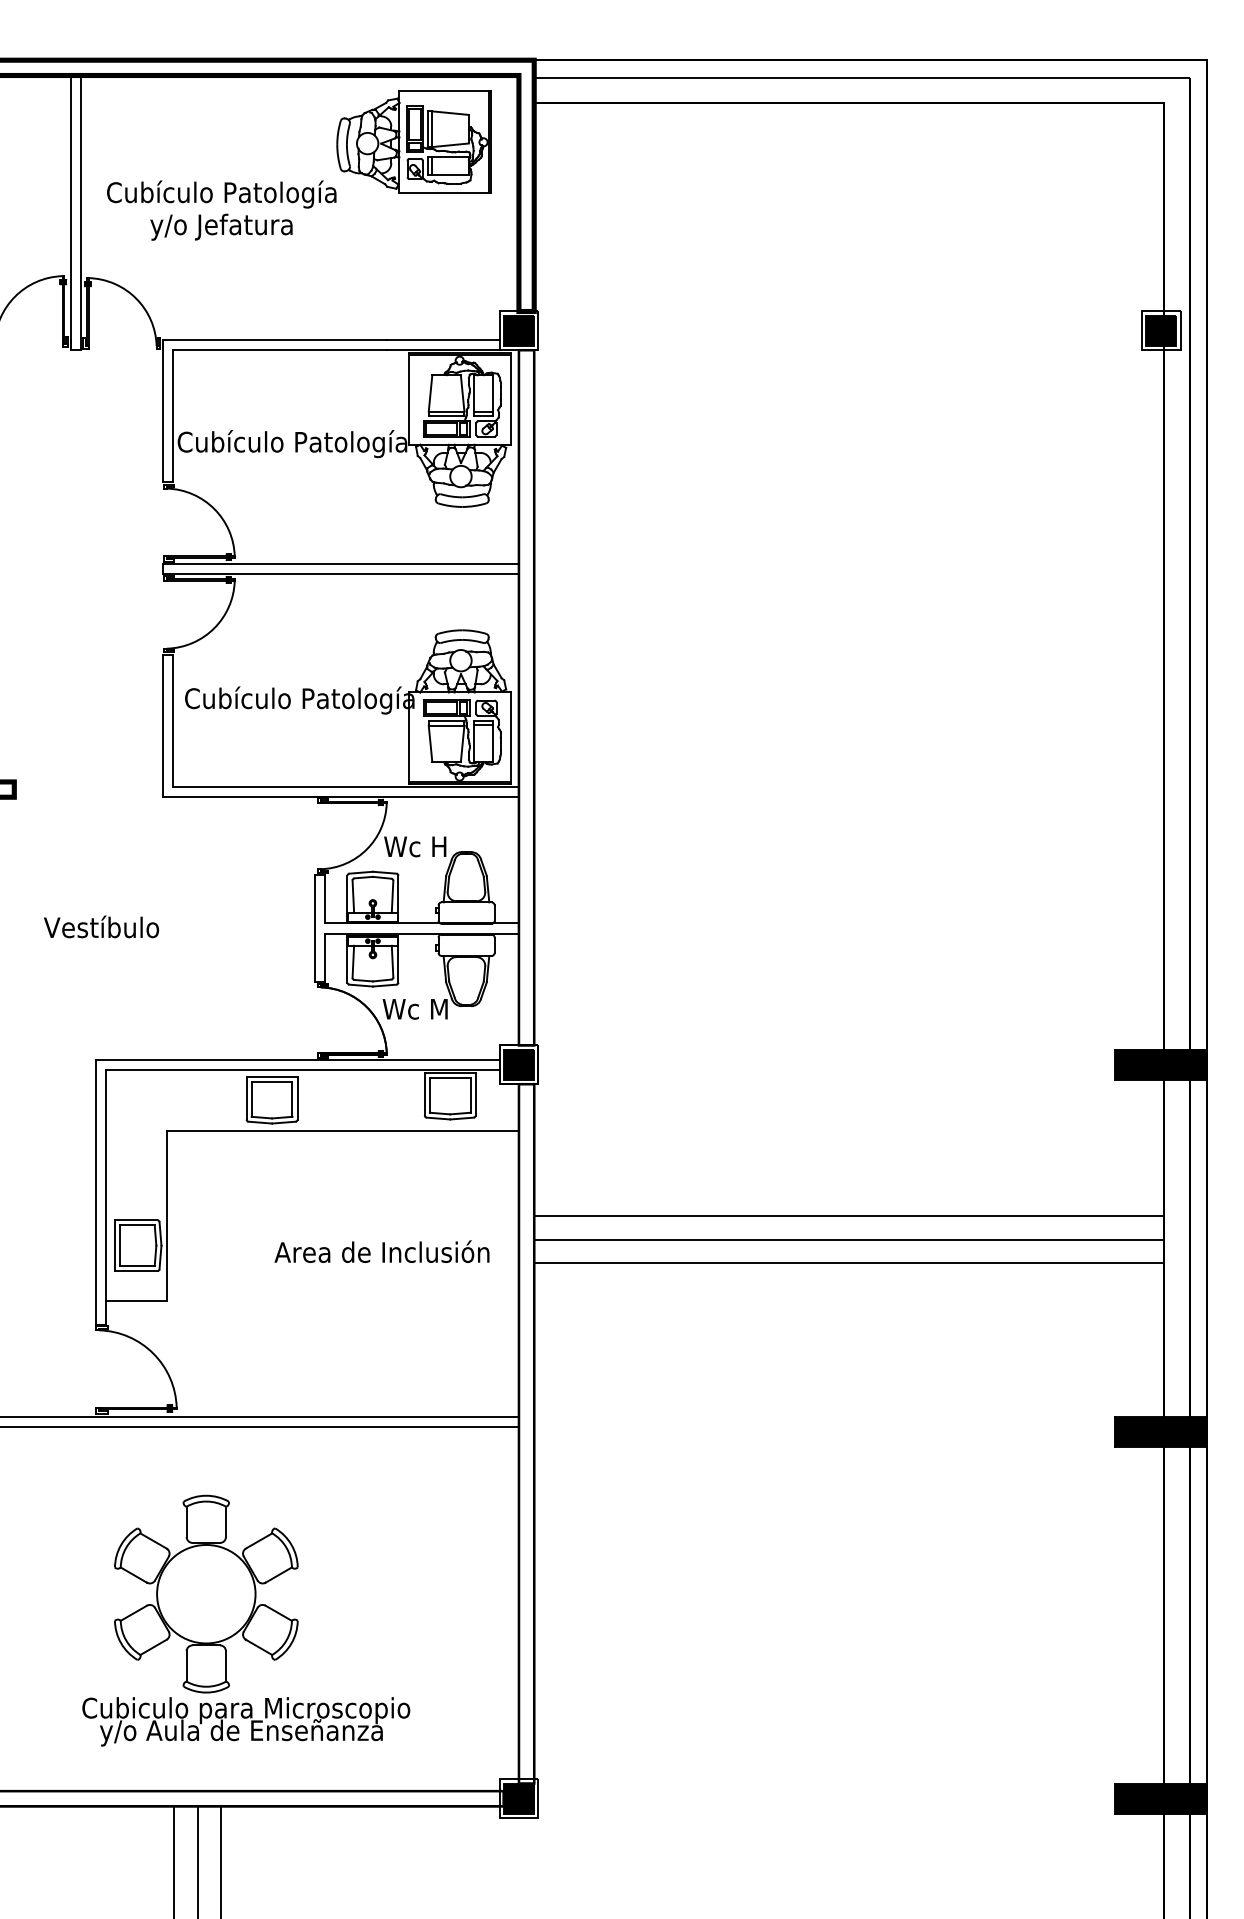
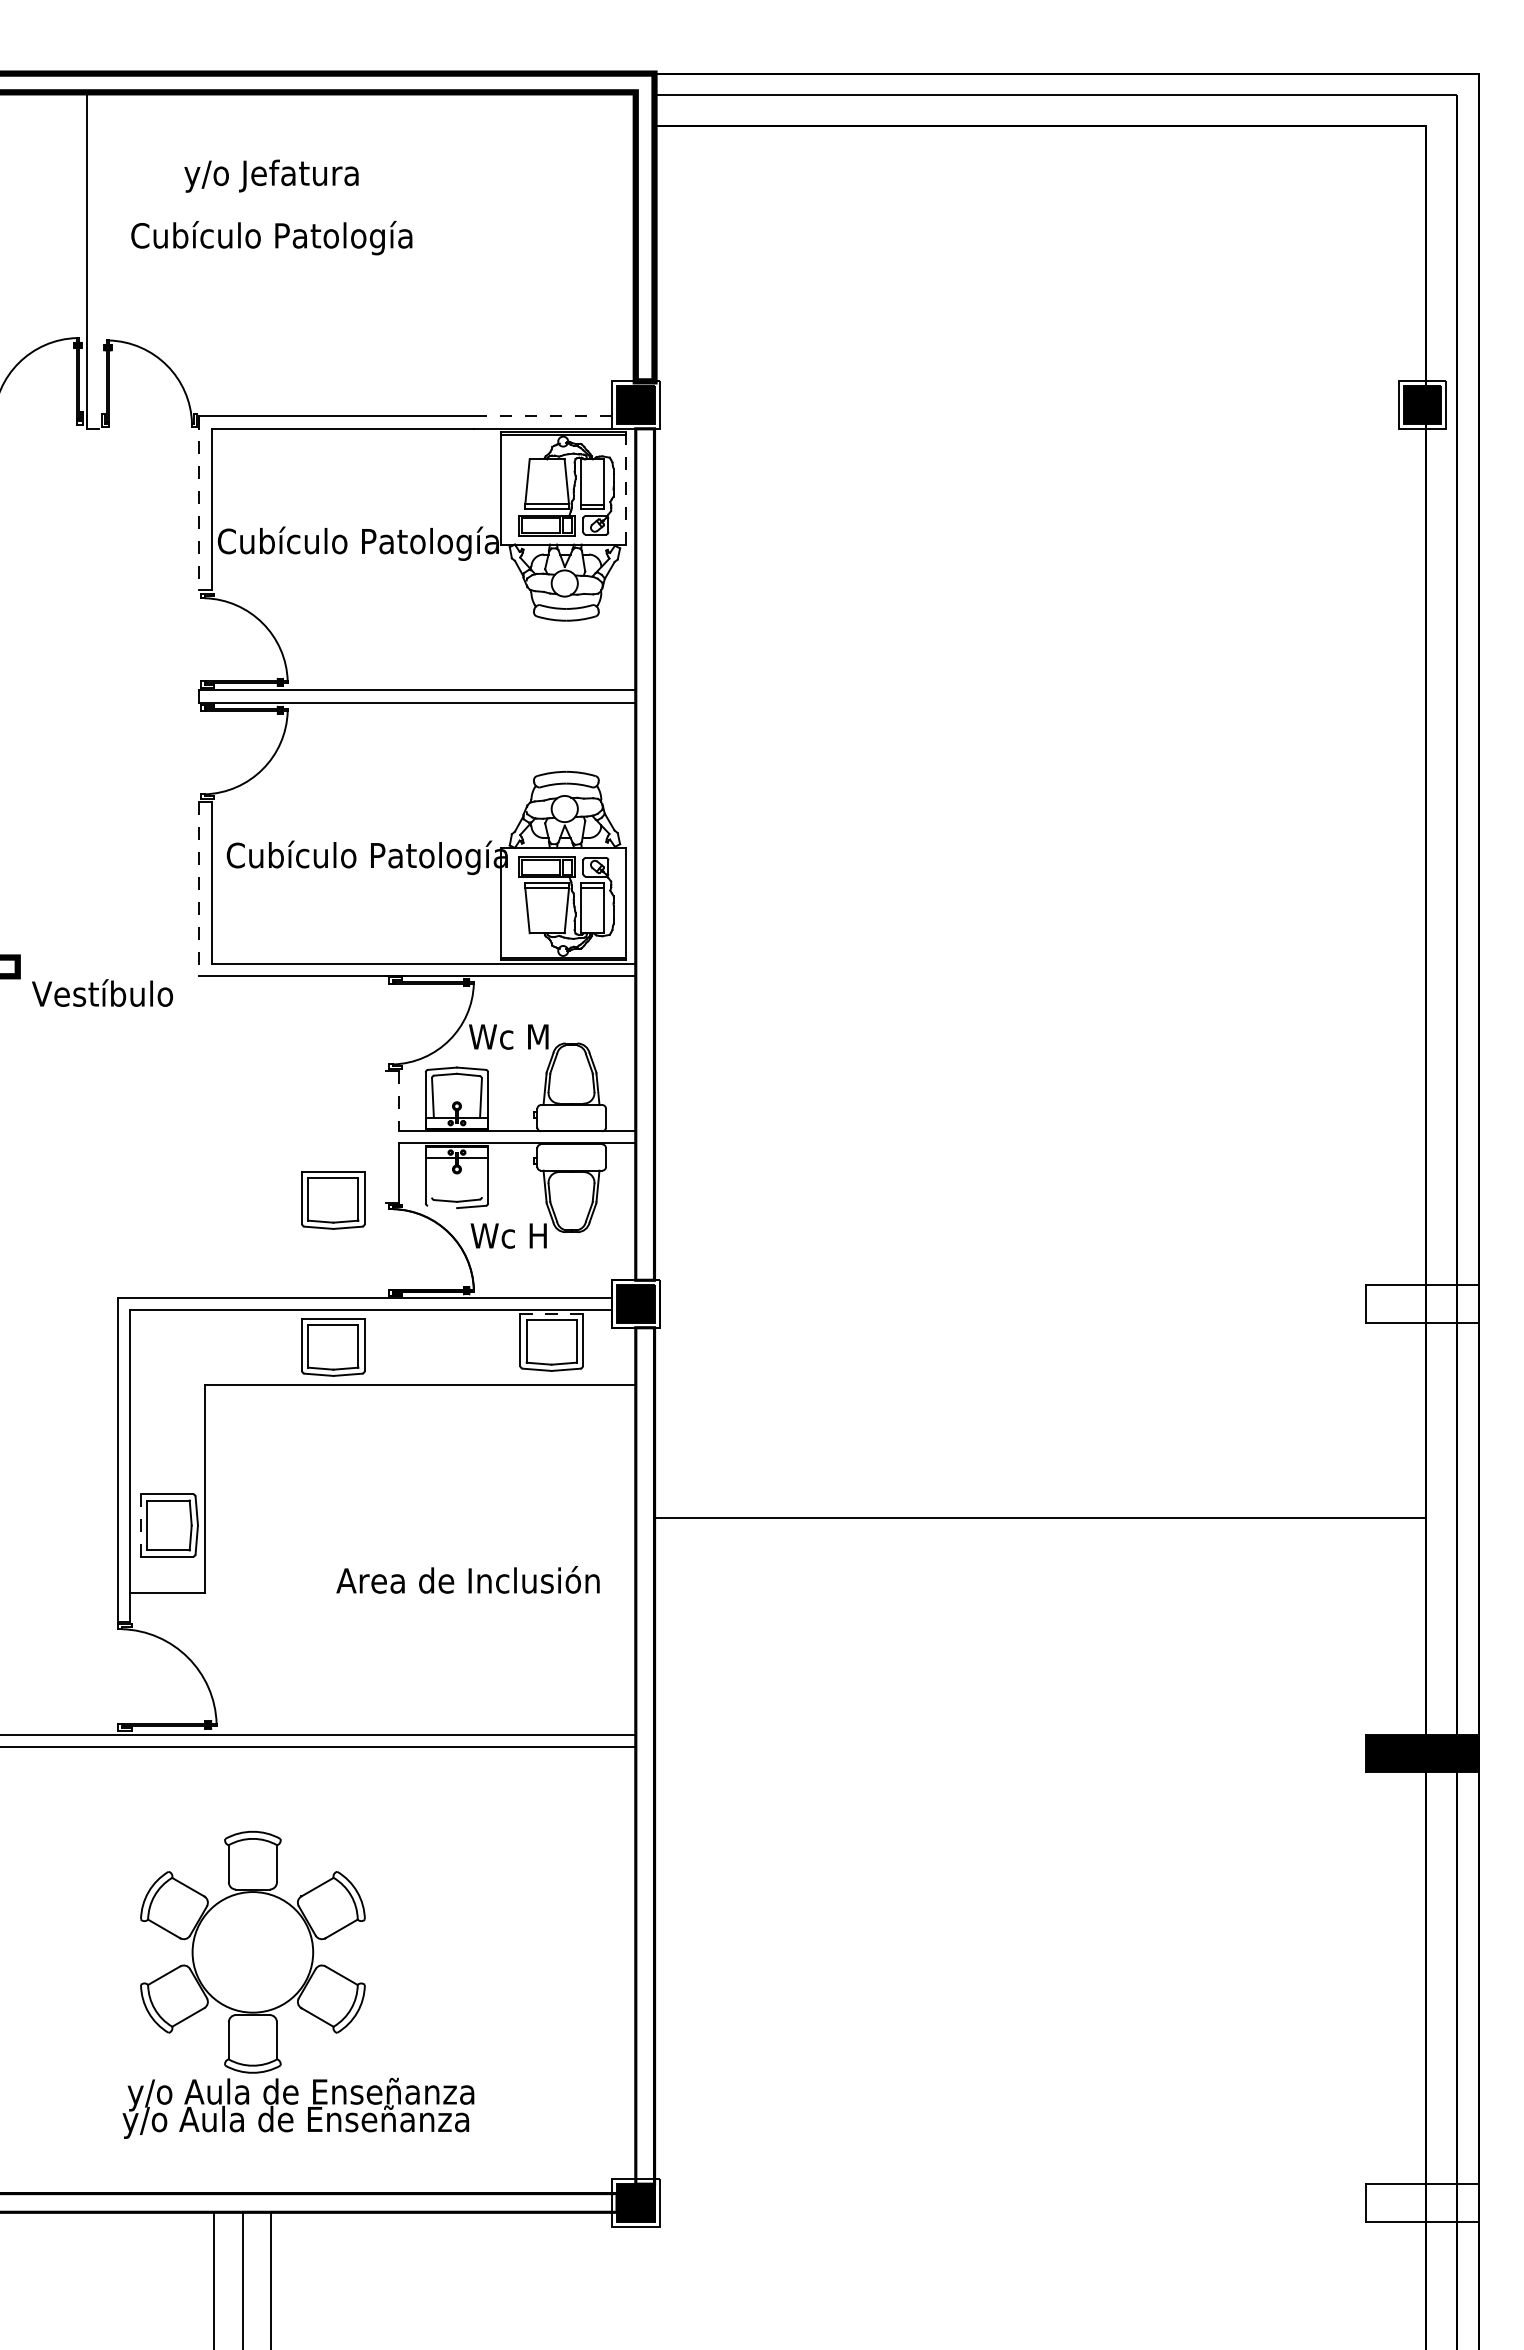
part: (414, 142) -> (507, 174), removed
line: (81, 212) -> (99, 260), removed
text: (221, 226) -> (271, 175), moved
line: (442, 340) -> (542, 416), solid -> dashed
line: (510, 398) -> (625, 487), solid -> dashed
line: (162, 411) -> (199, 503), solid -> dashed
line: (162, 726) -> (199, 889), solid -> dashed
text: (415, 846) -> (508, 1036), Wc H -> Wc M
line: (325, 898) -> (398, 1100), solid -> dashed
text: (101, 926) -> (102, 992), moved
line: (315, 928) -> (386, 1136), removed
line: (352, 961) -> (432, 1177), removed
line: (392, 961) -> (480, 1177), removed
part: (272, 980) -> (333, 1200), added
line: (361, 985) -> (442, 1206), removed
text: (415, 1008) -> (508, 1235), Wc M -> Wc H
fill: (1161, 1064) -> (1422, 1303), removed
line: (450, 1073) -> (552, 1314), solid -> dashed
line: (849, 1216) -> (1040, 1489), removed
line: (115, 1245) -> (141, 1525), solid -> dashed
text: (381, 1251) -> (467, 1579), moved
line: (849, 1262) -> (1040, 1546), removed
text: (246, 1710) -> (301, 2094), Cubiculo para Microscopio -> y/o Aula de Enseñanza
fill: (1161, 1798) -> (1422, 2202), removed

